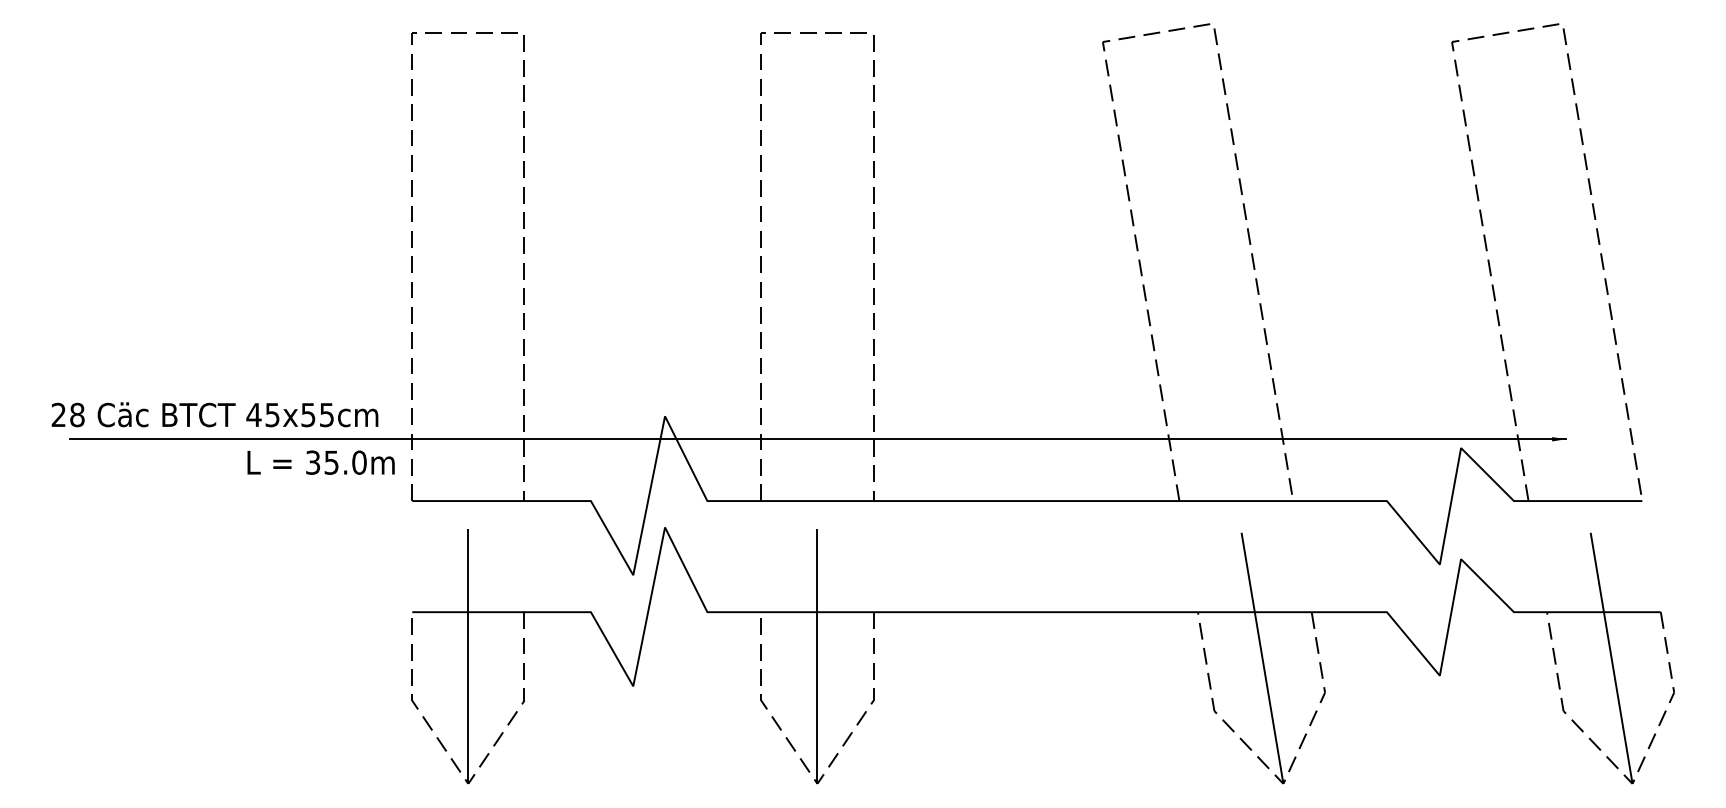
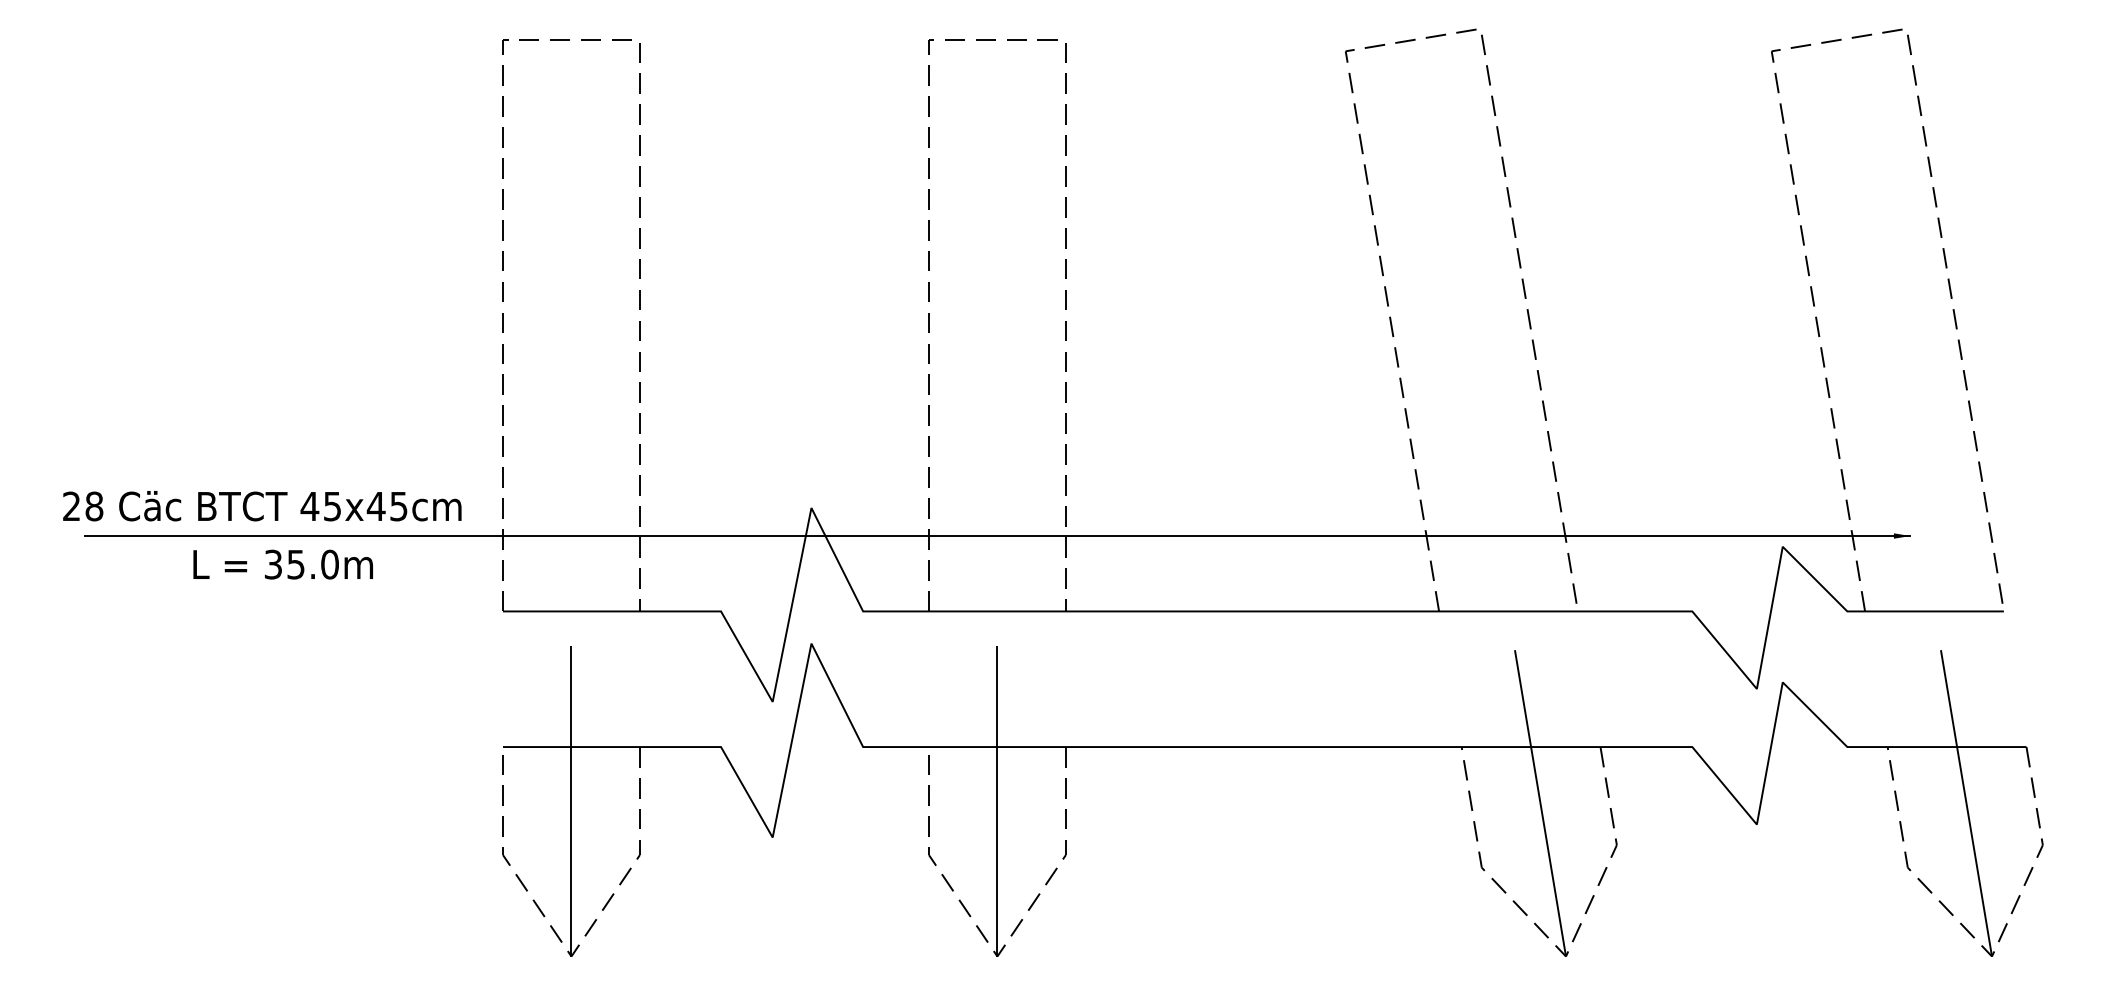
text: (308, 415) -> (376, 507), 45x55cm -> 45x45cm
text: (320, 462) -> (282, 564), moved

